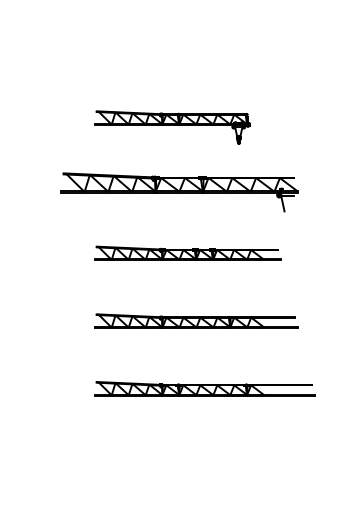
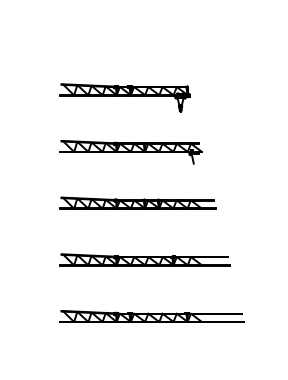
part: (179, 192) -> (130, 152), size x0.71

